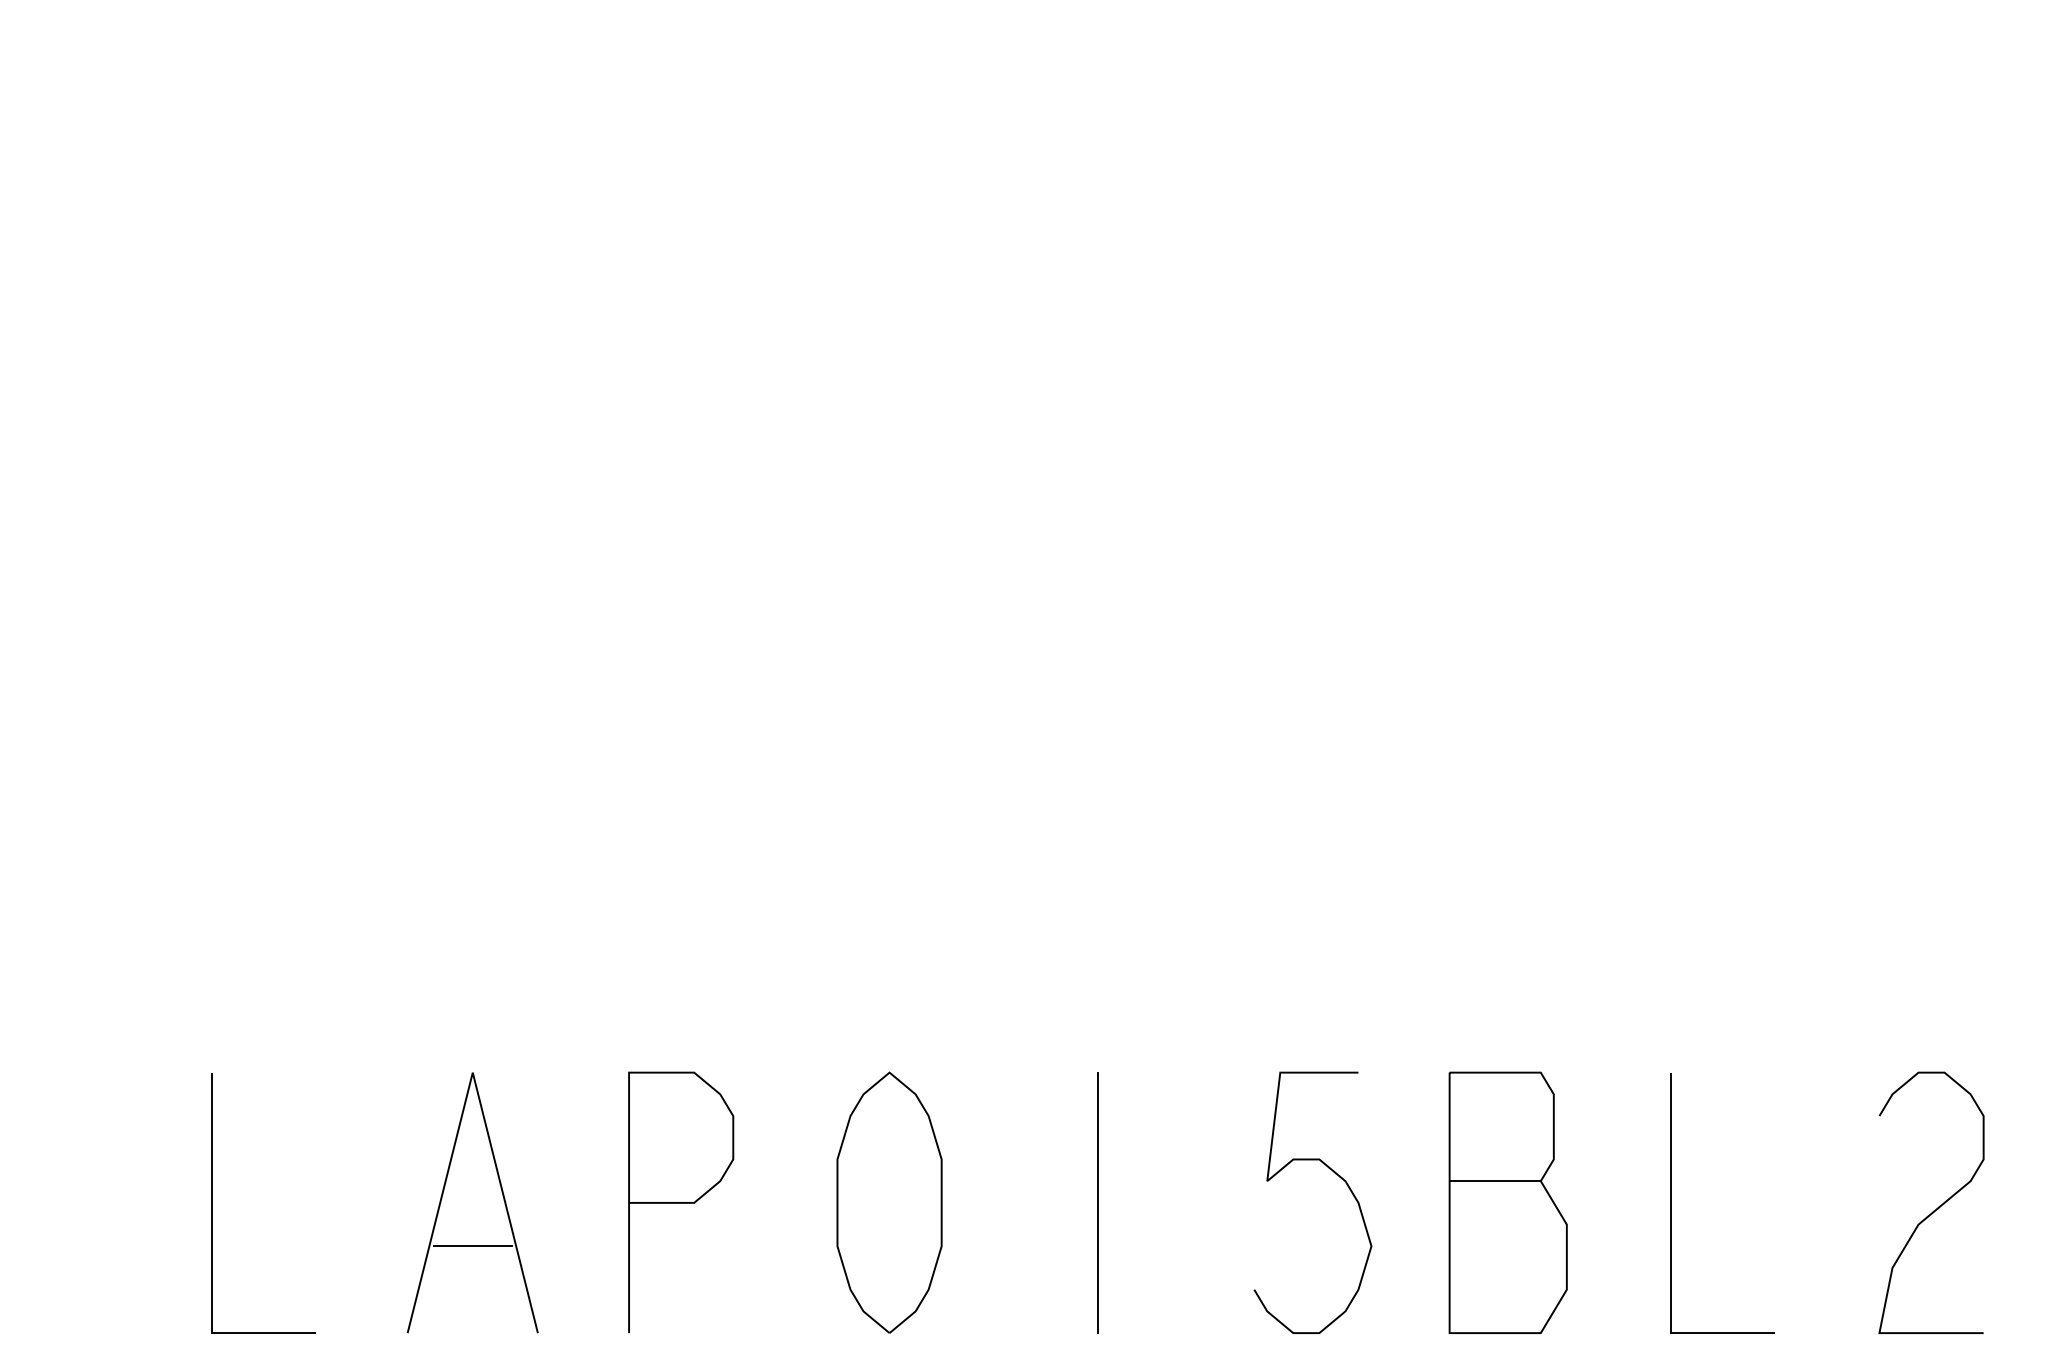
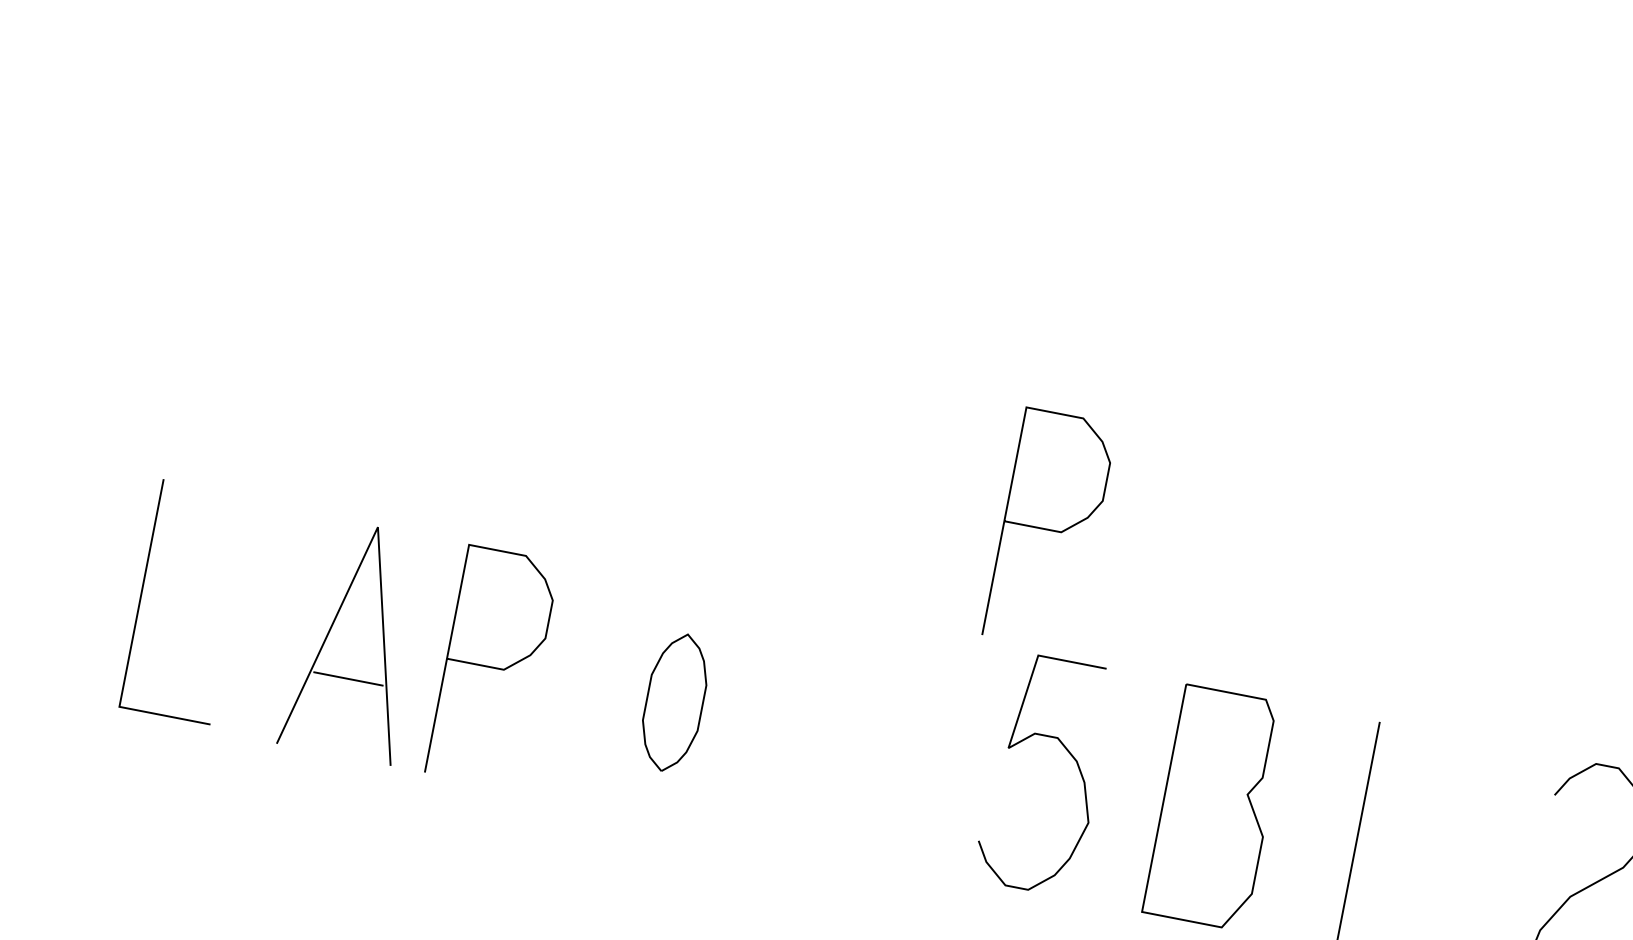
curve: (1266, 931) -> (1050, 529), added
line: (1494, 1181) -> (1207, 787), removed
part: (443, 1194) -> (331, 628), moved
part: (889, 1202) -> (674, 702), size x0.6
line: (1097, 1202) -> (856, 737), removed
line: (212, 1203) -> (141, 593), moved

